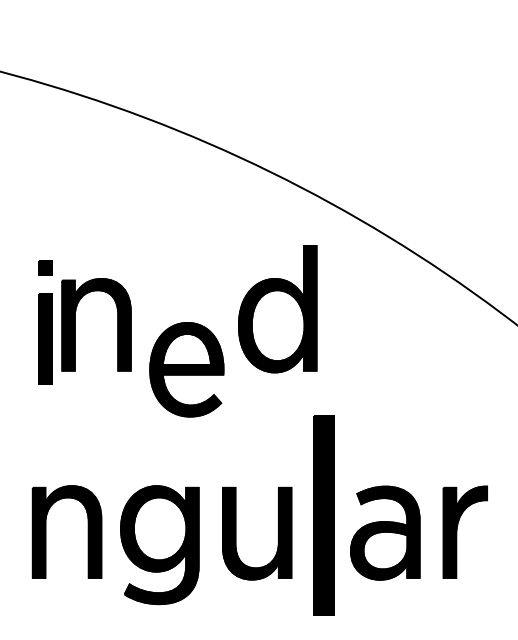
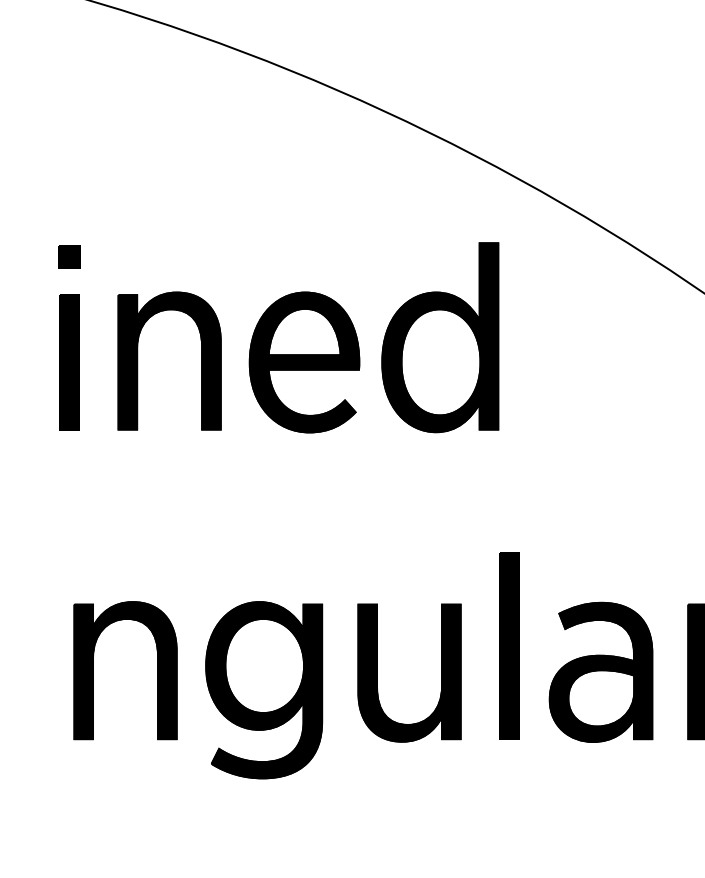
part: (45, 322) -> (69, 338), moved
part: (186, 369) -> (304, 362), moved
part: (323, 515) -> (508, 645), size x0.62

